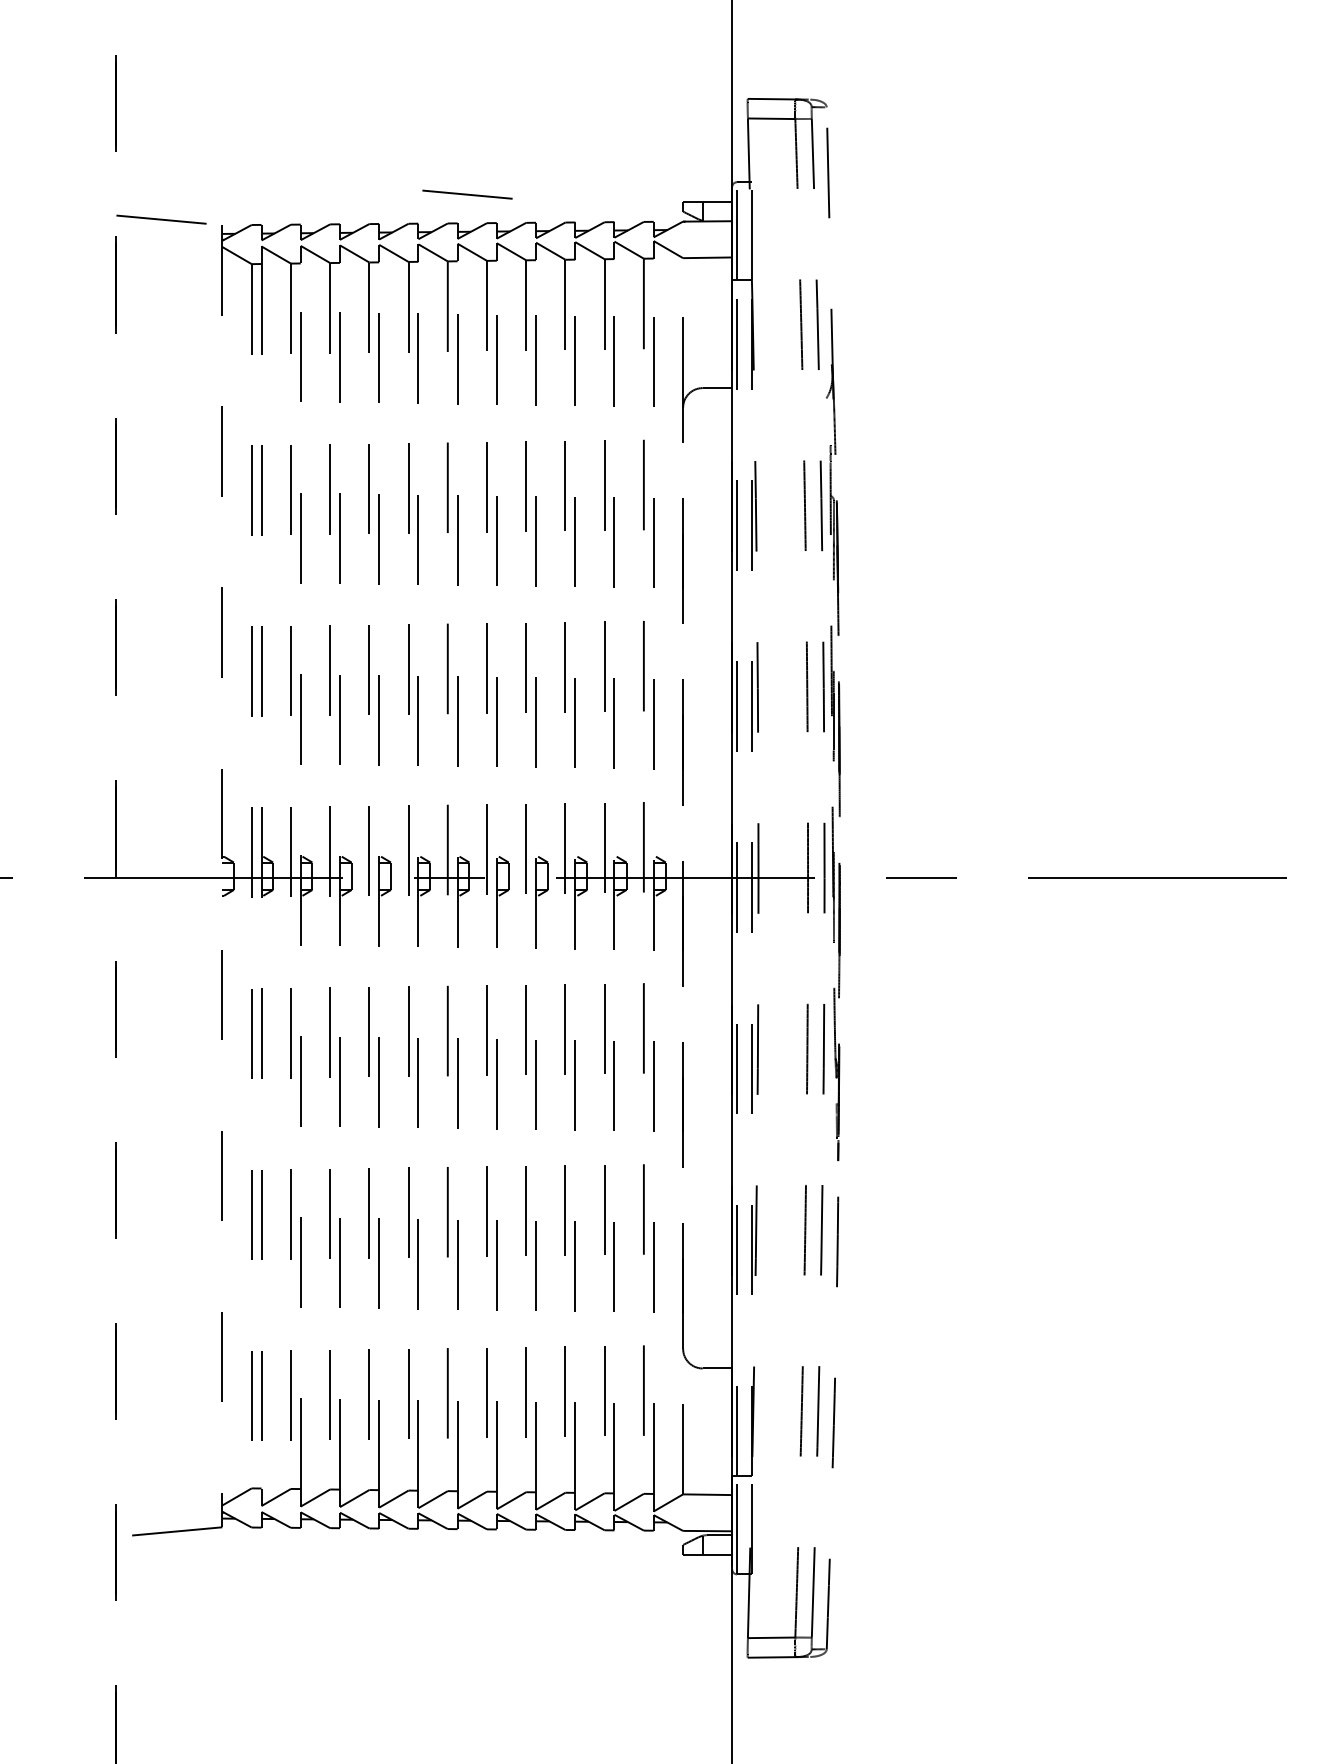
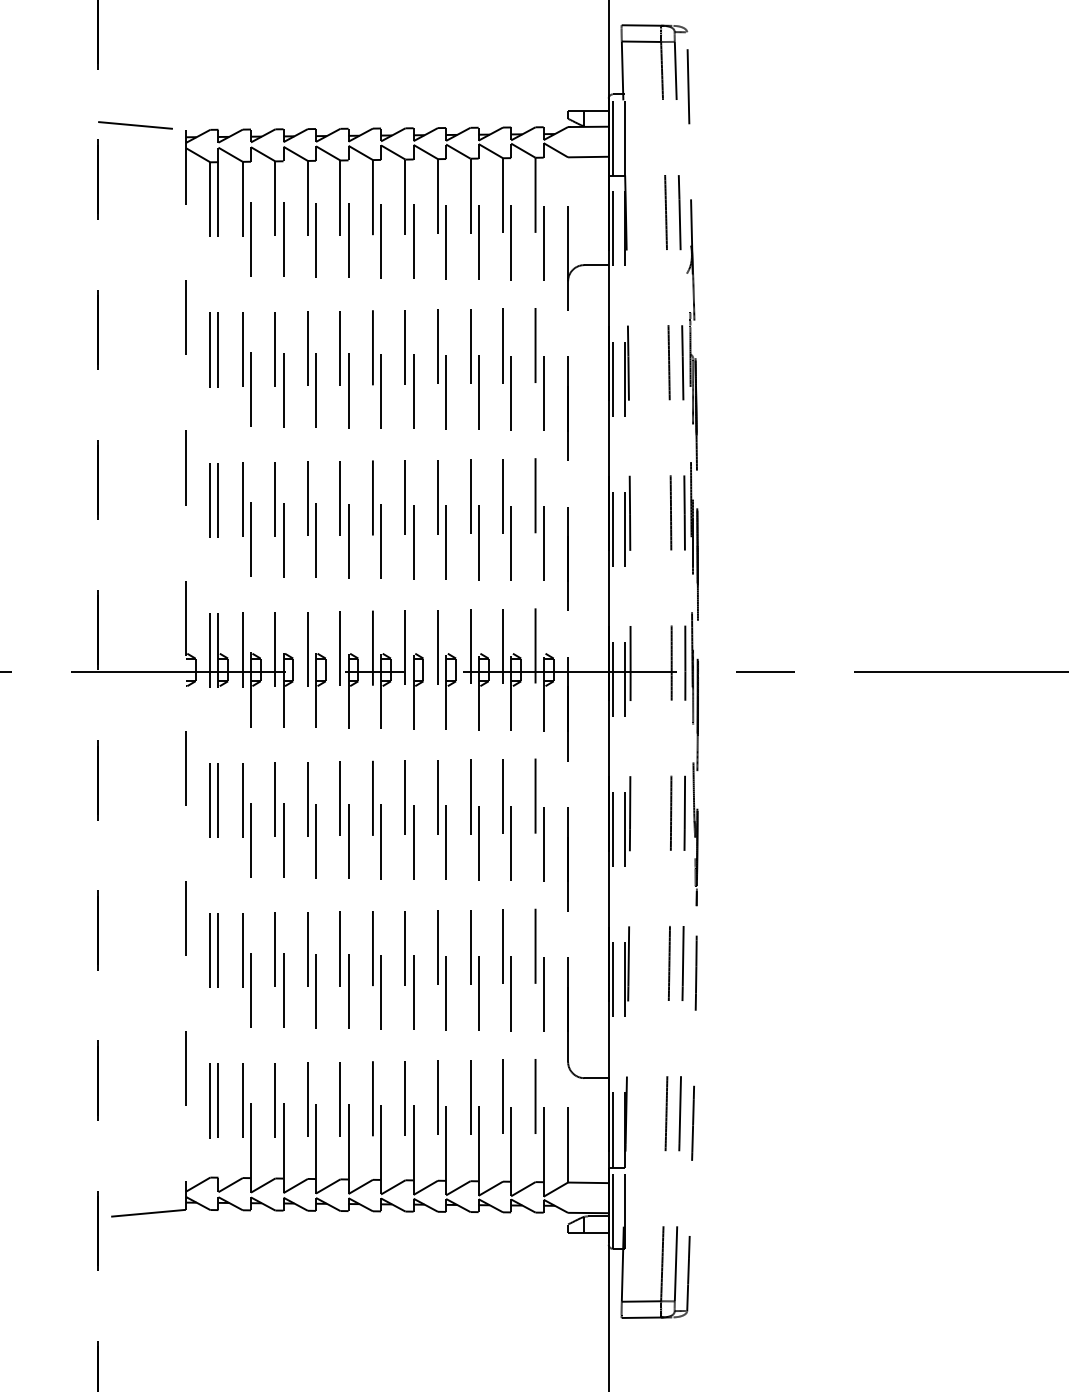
line: (467, 194) -> (389, 104), removed

